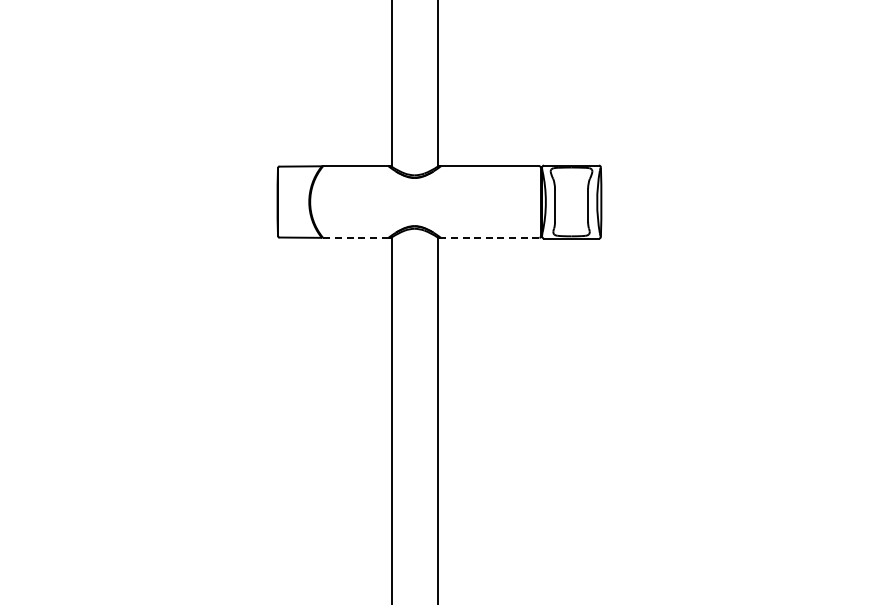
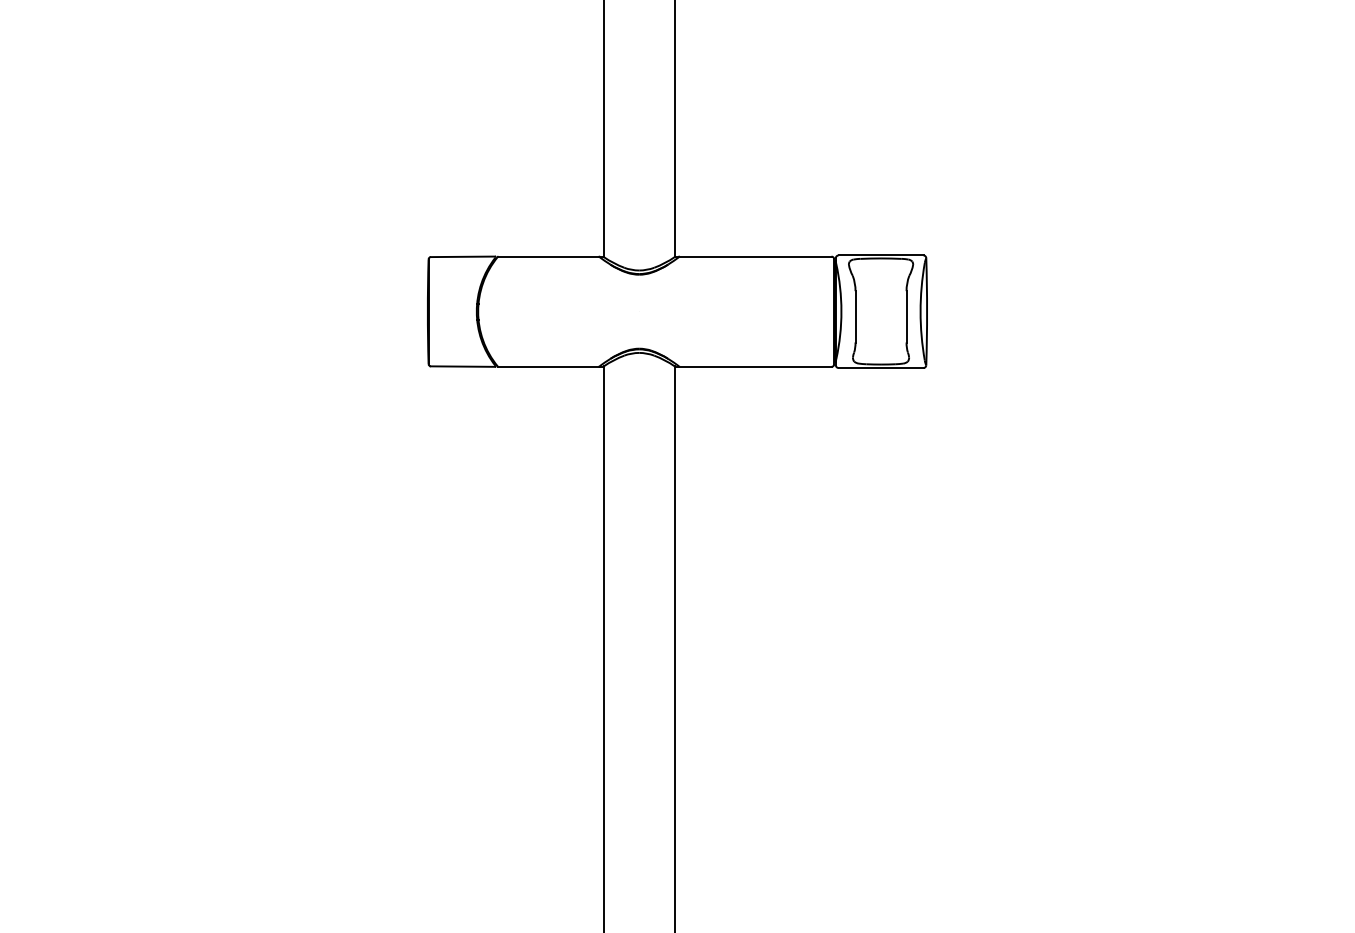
line: (355, 237) -> (548, 366), dashed -> solid
line: (489, 237) -> (754, 366), dashed -> solid

